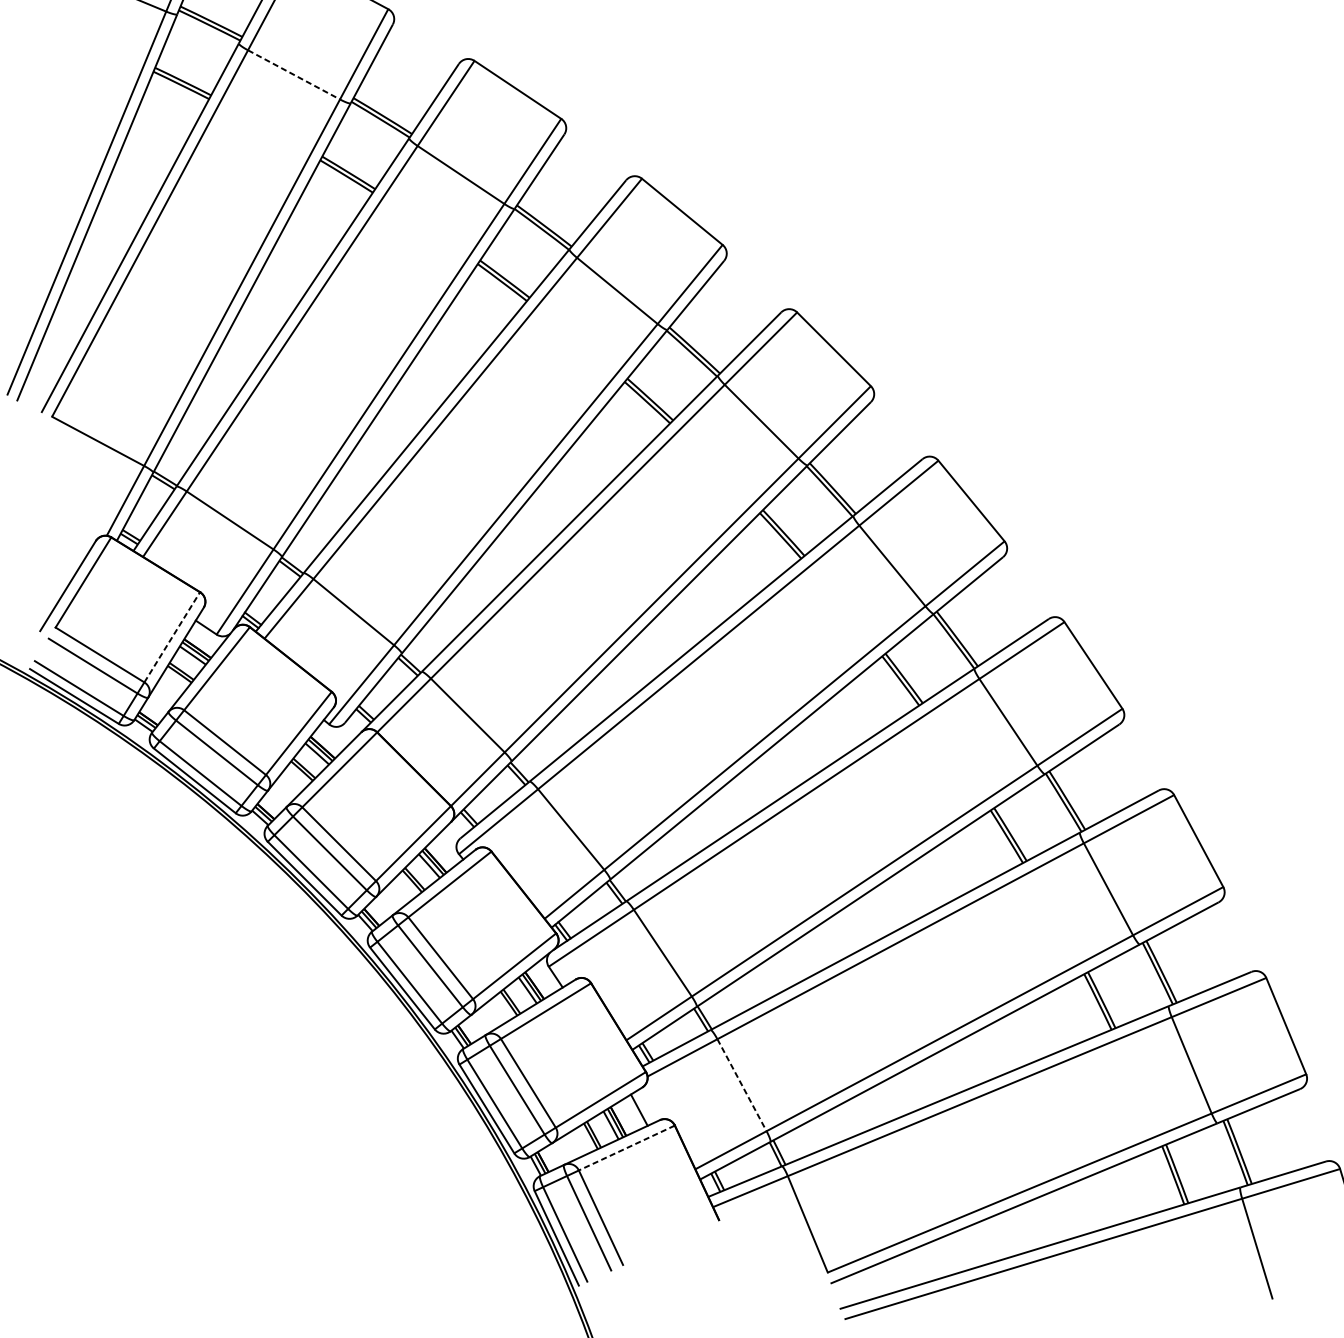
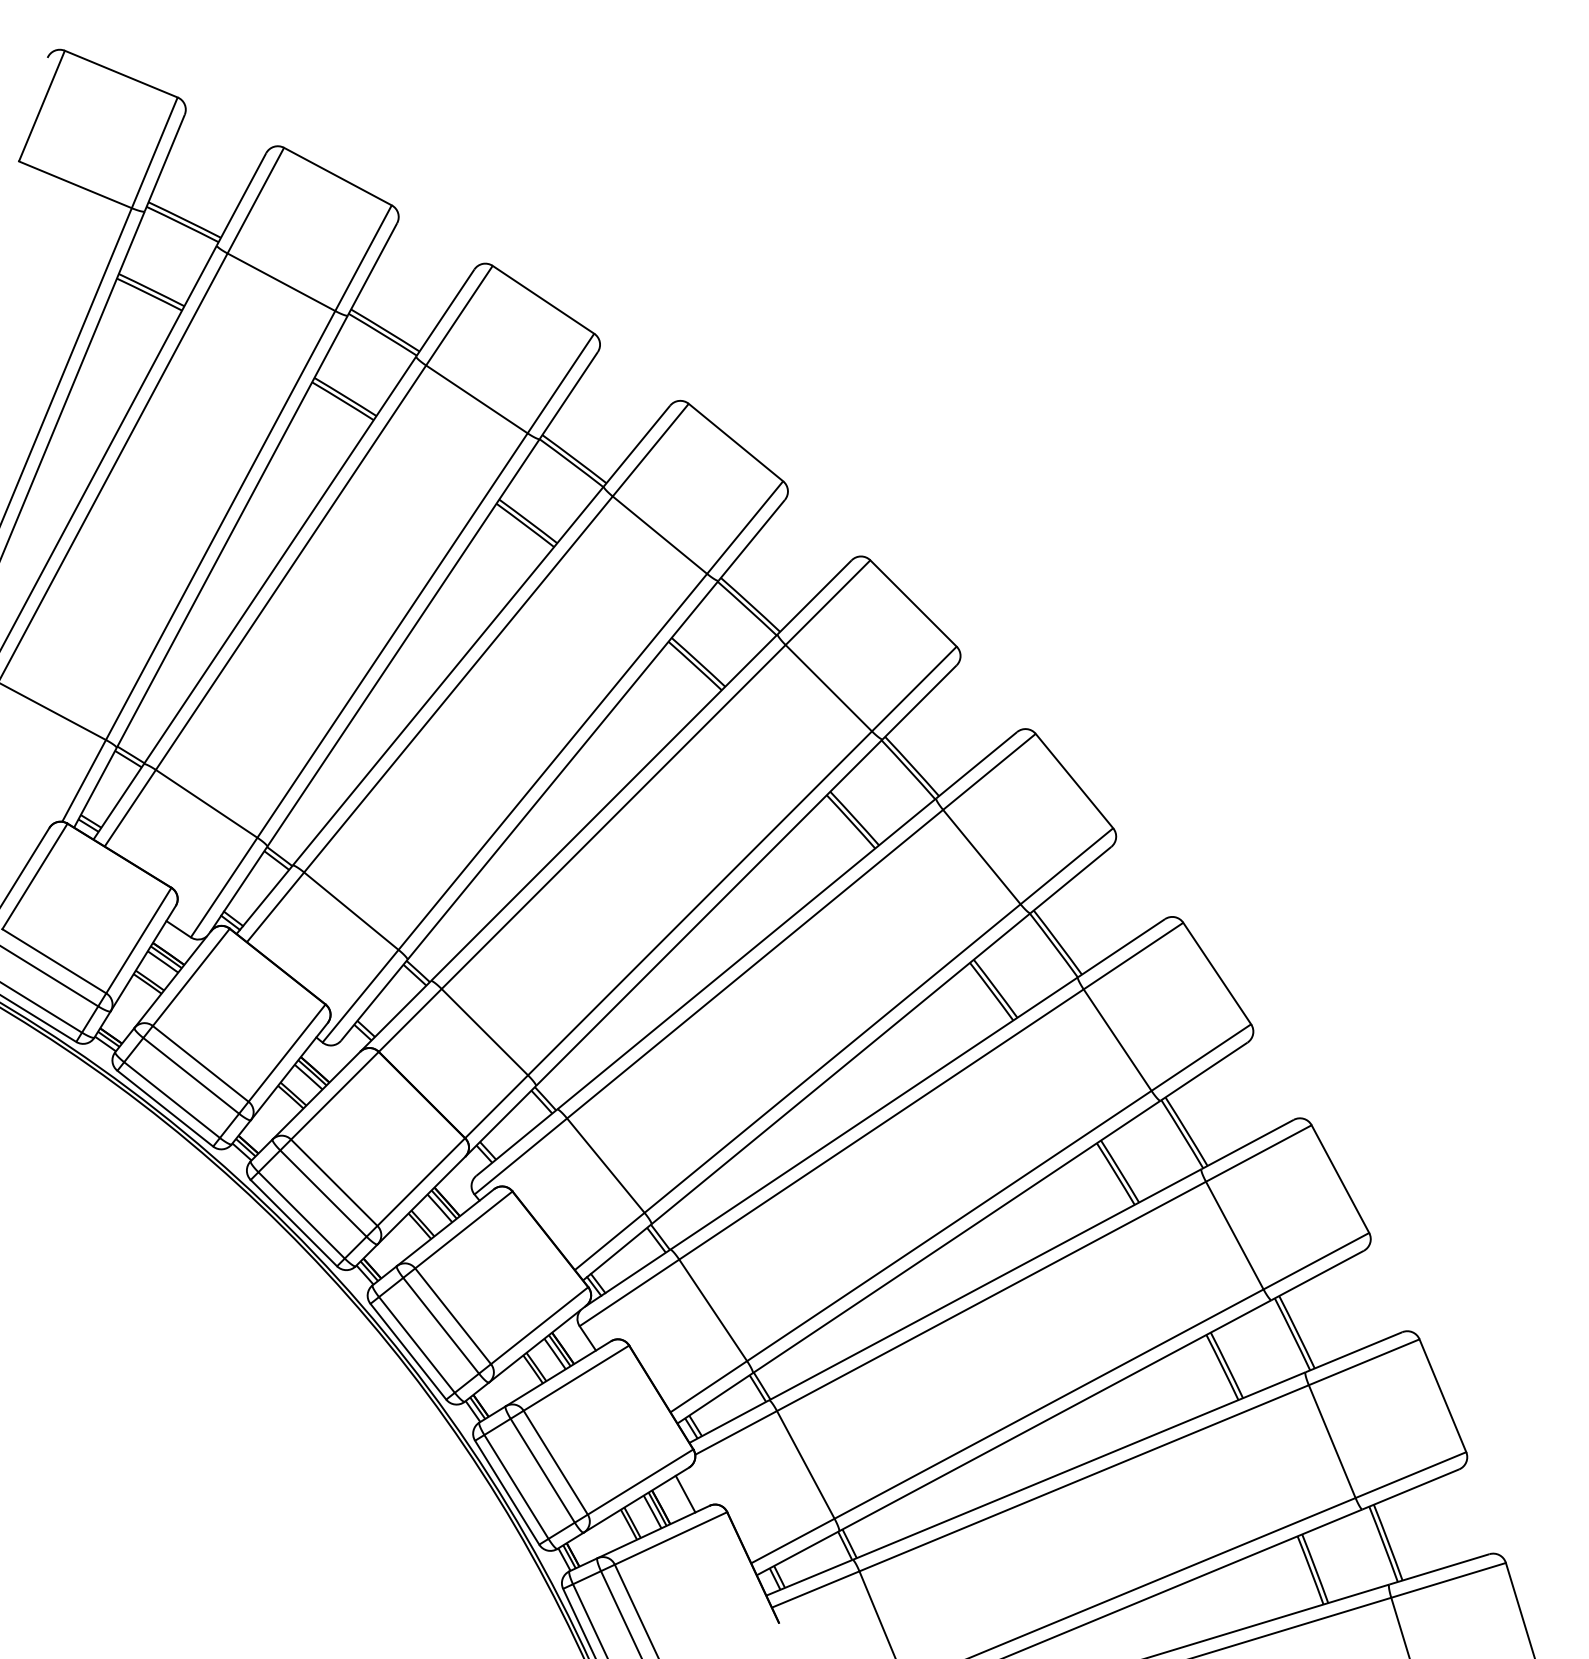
line: (294, 75) -> (281, 282), dashed -> solid
line: (171, 637) -> (138, 940), dashed -> solid
line: (742, 1085) -> (806, 1465), dashed -> solid
line: (627, 1148) -> (671, 1538), dashed -> solid

